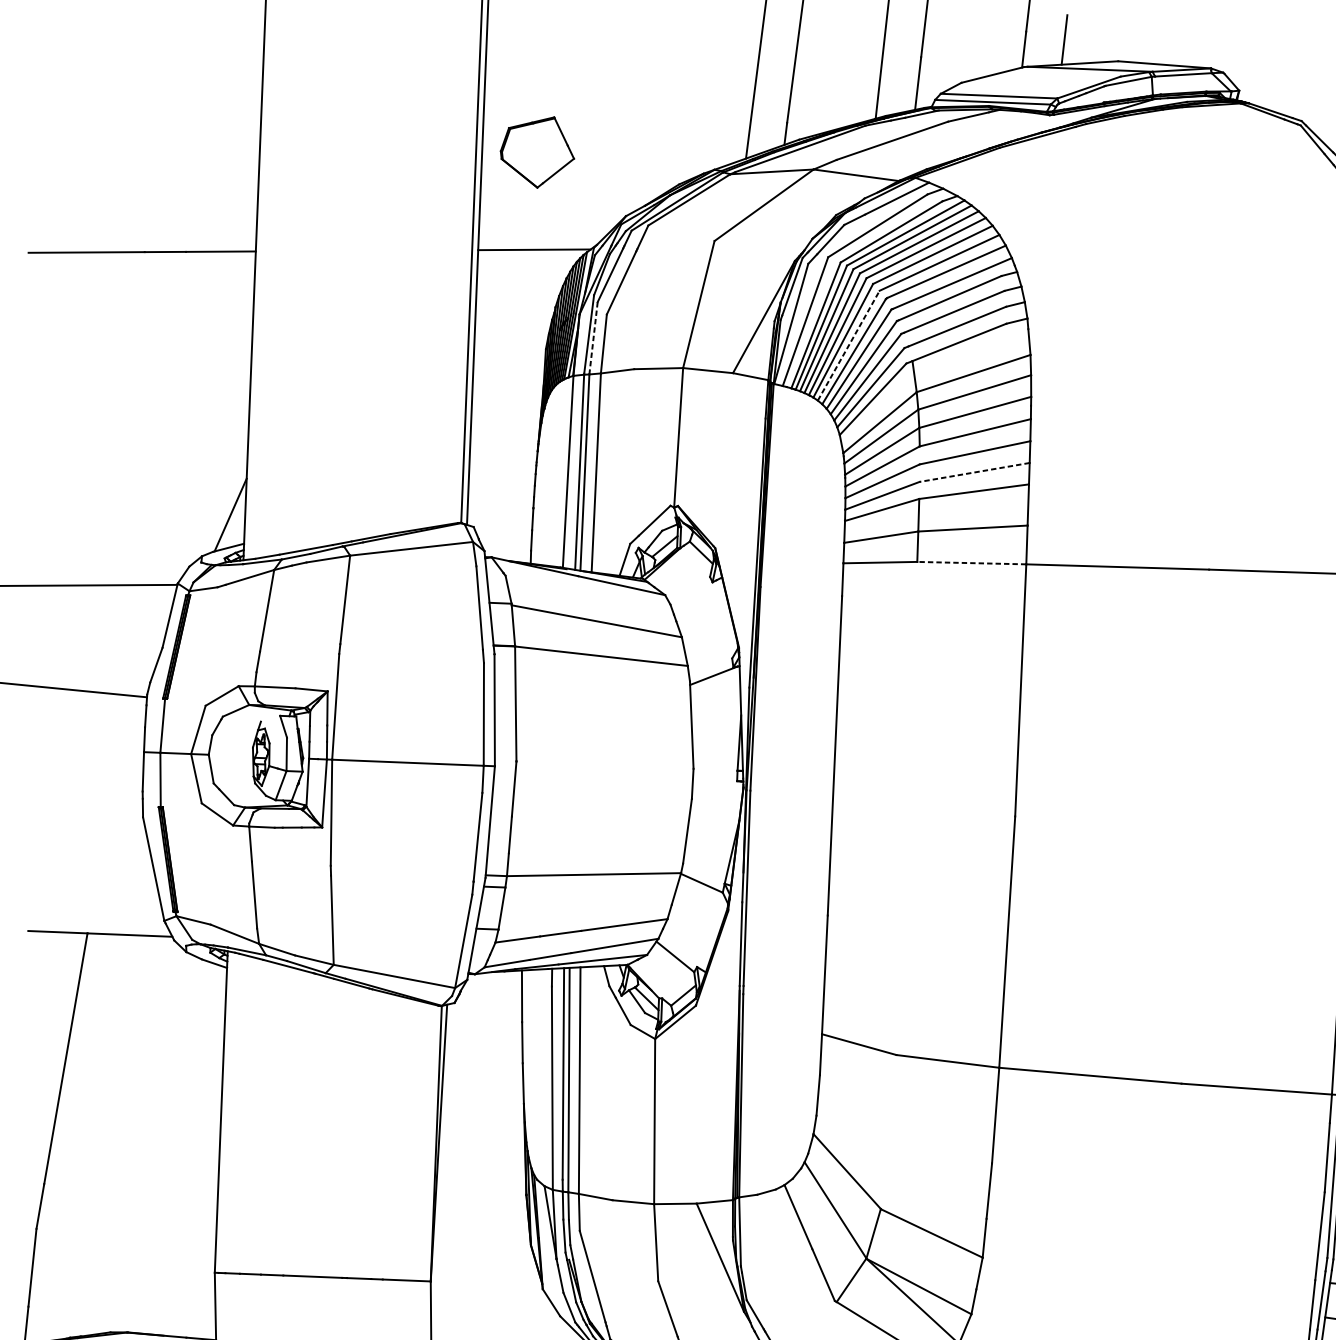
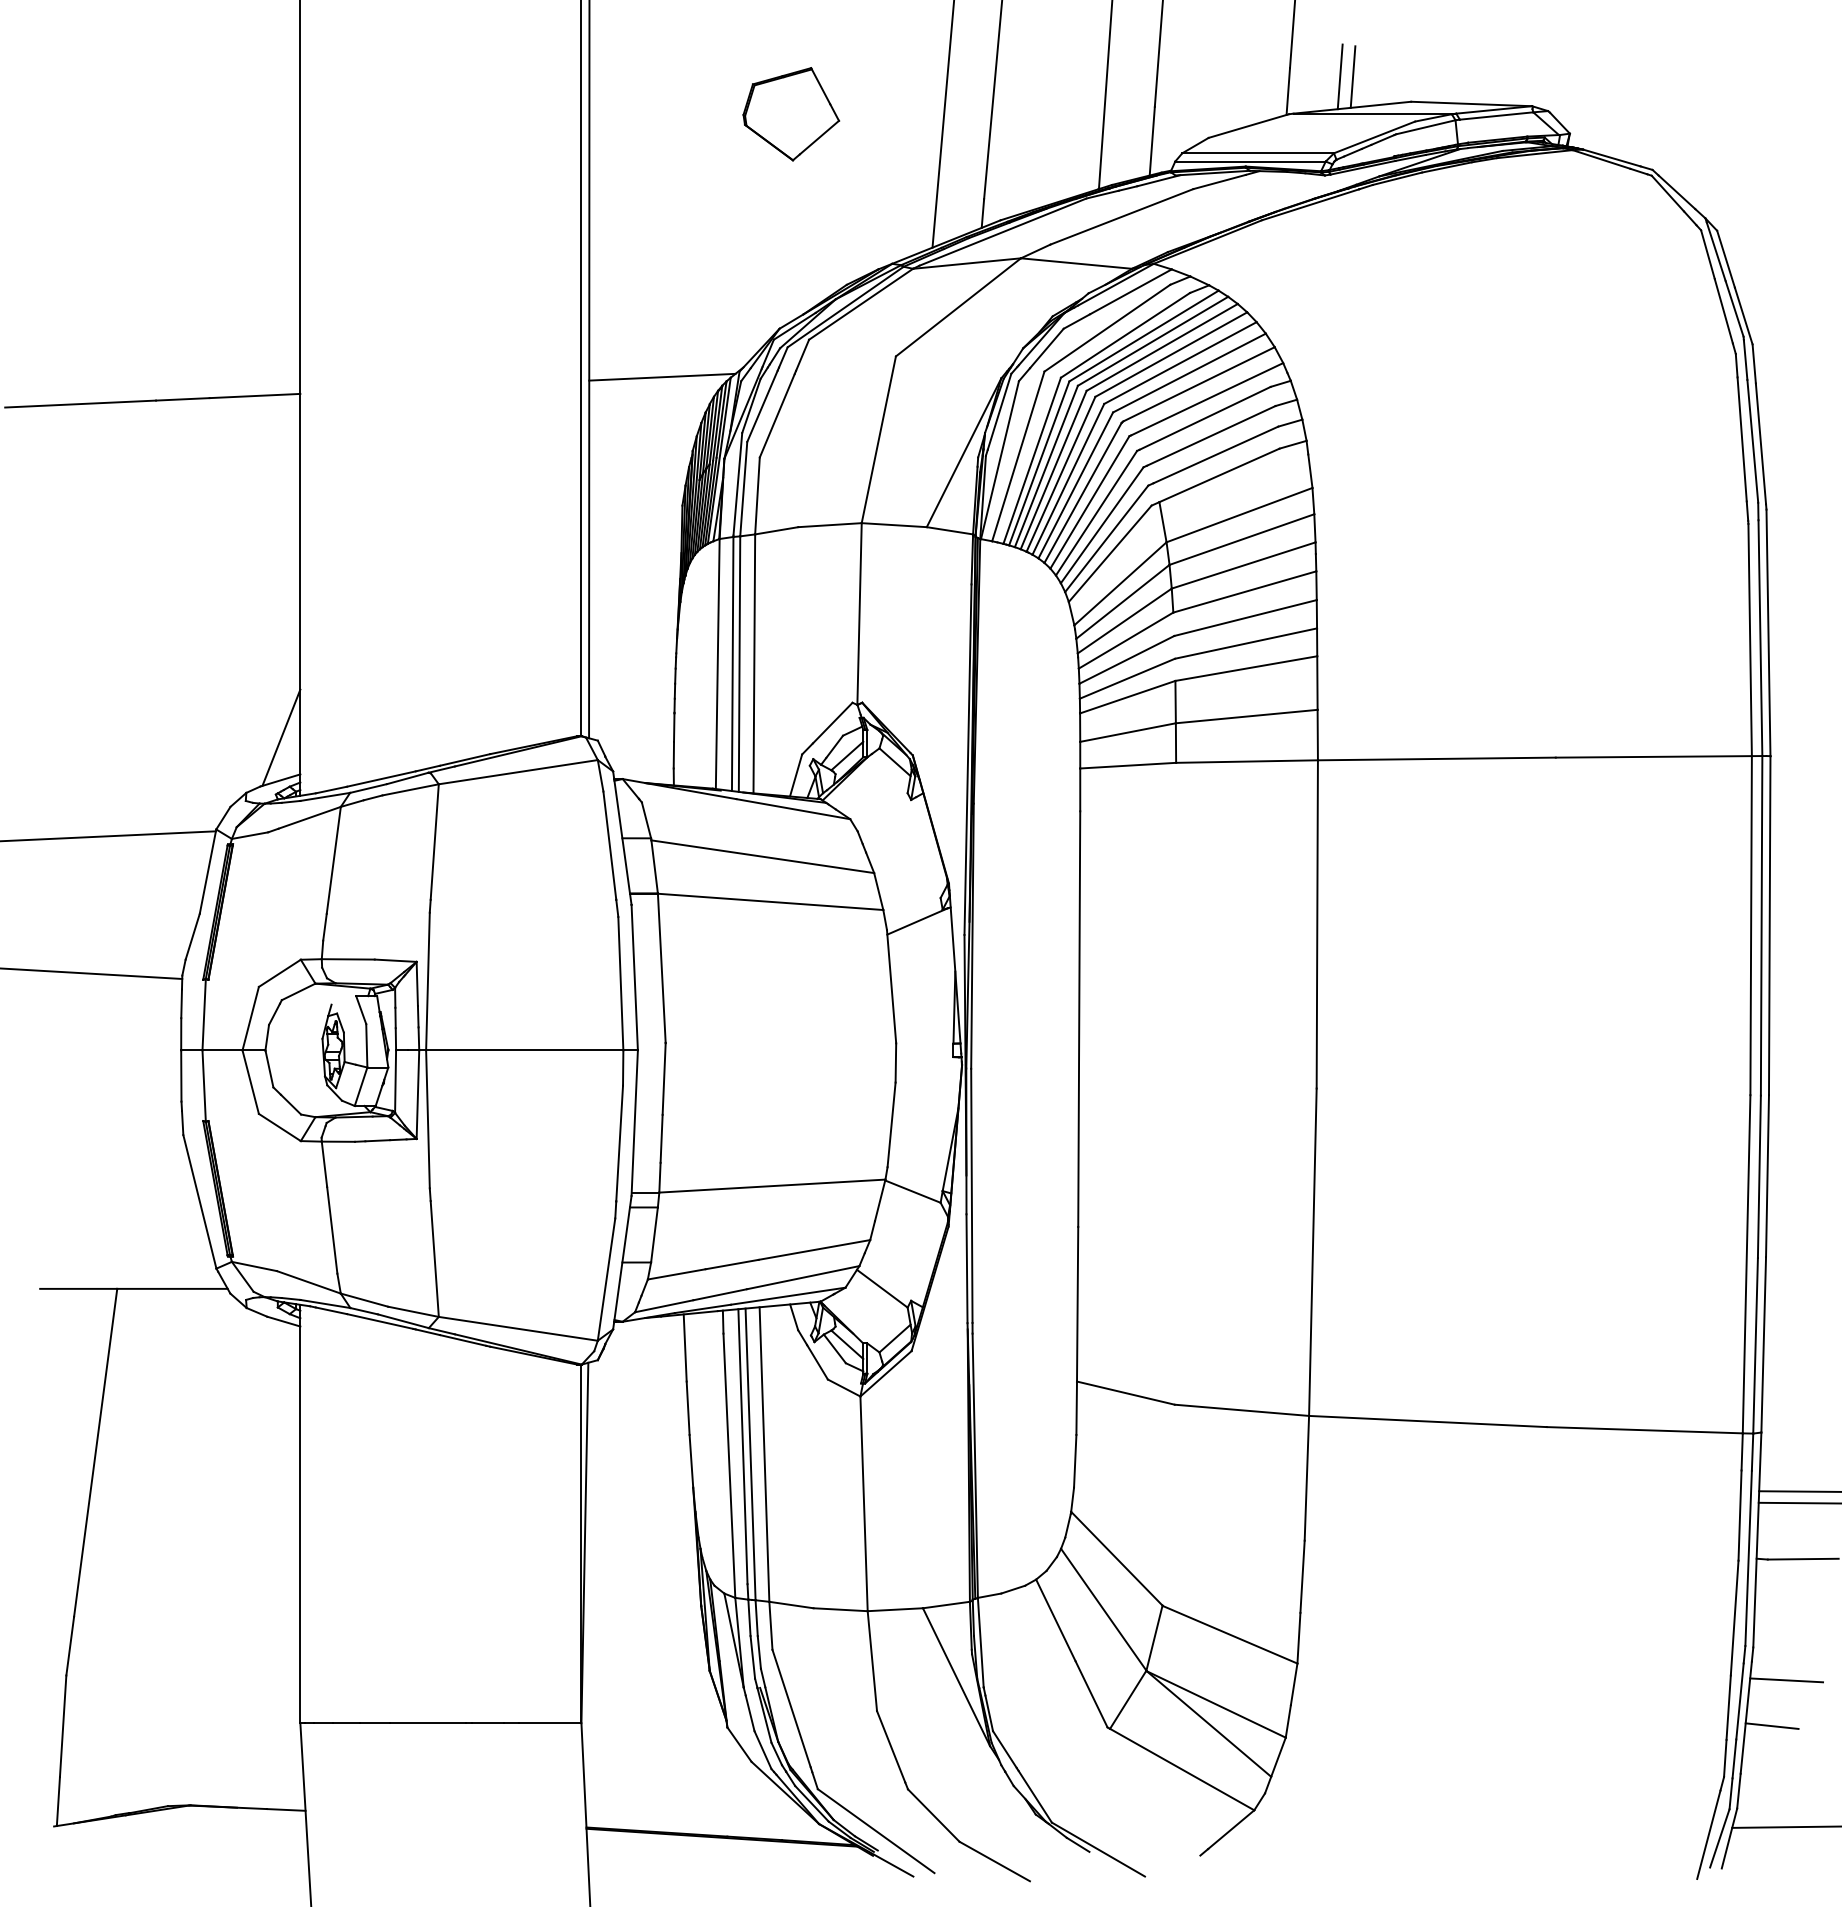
line: (1073, 40) -> (1352, 76), added
part: (537, 152) -> (791, 114), moved
line: (593, 338) -> (743, 489), dashed -> solid
line: (848, 345) -> (1075, 485), dashed -> solid
line: (975, 472) -> (1246, 643), dashed -> solid
line: (972, 563) -> (1247, 761), dashed -> solid

